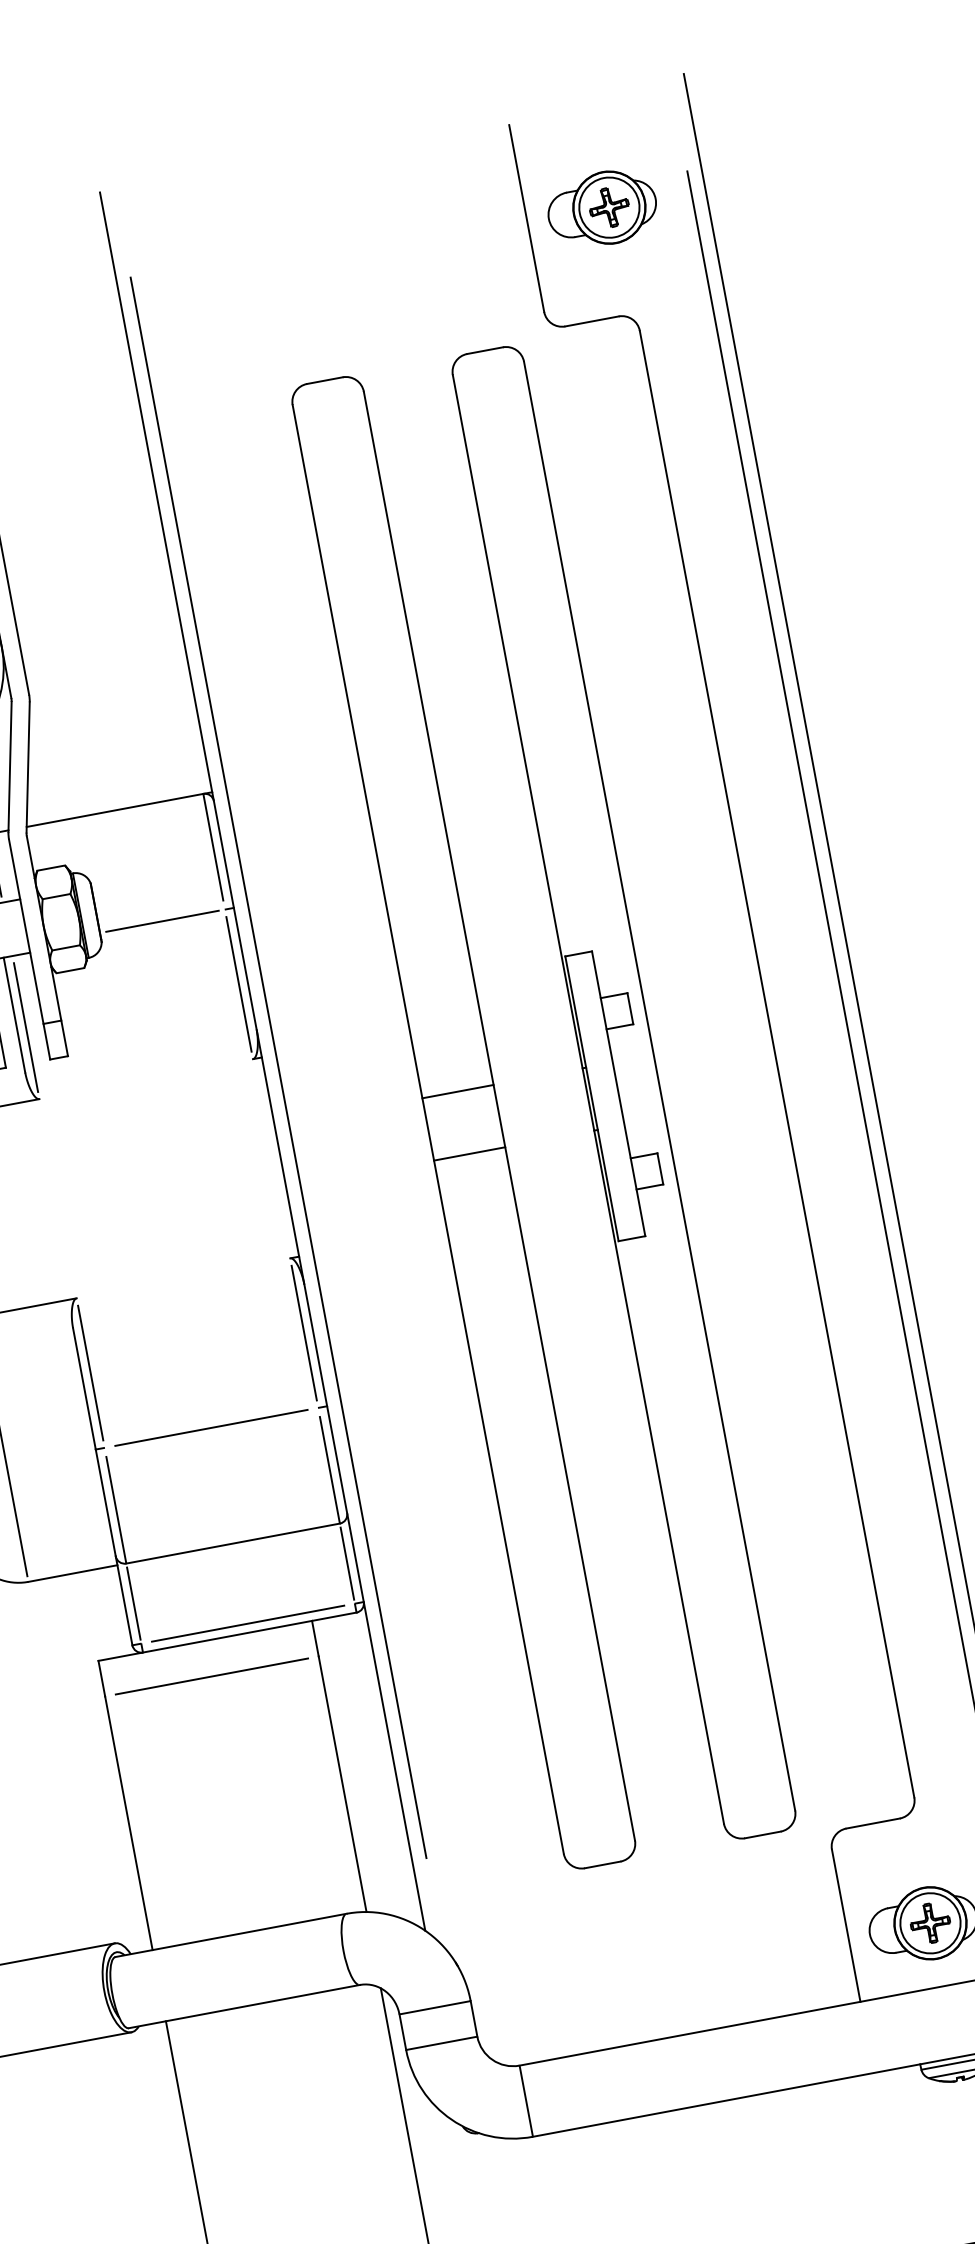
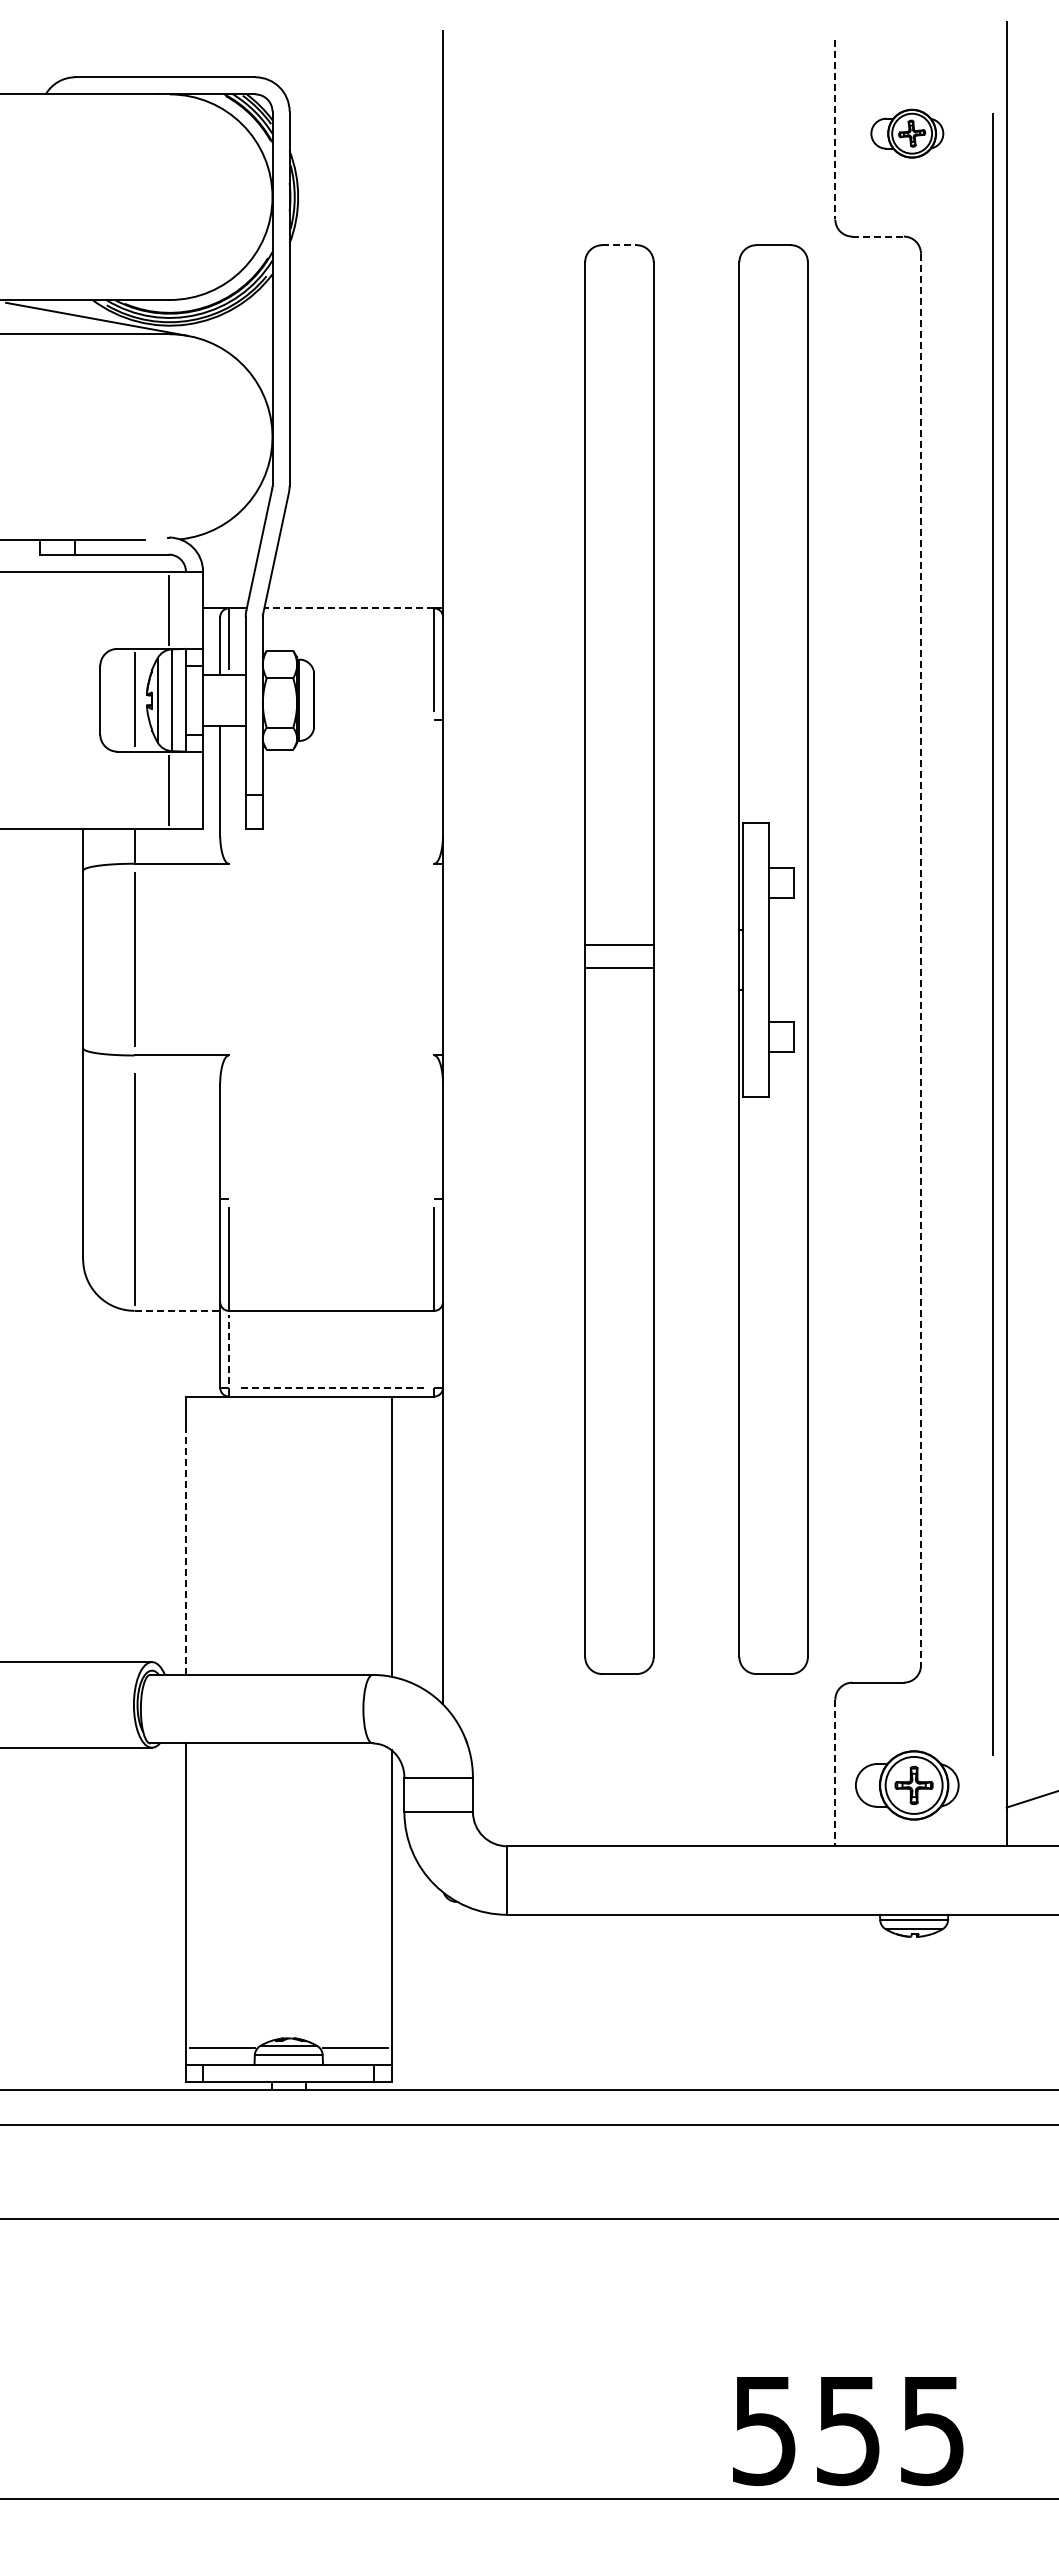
part: (602, 208) -> (907, 133), size x0.7
line: (526, 218) -> (835, 129), solid -> dashed
line: (592, 321) -> (878, 236), solid -> dashed
line: (325, 380) -> (619, 245), solid -> dashed
line: (114, 810) -> (348, 608), solid -> dashed
line: (162, 920) -> (374, 719), removed
line: (239, 984) -> (434, 791), removed
line: (25, 1027) -> (228, 794), removed
line: (776, 1064) -> (920, 959), solid -> dashed
line: (278, 1068) -> (456, 876), removed
line: (458, 1091) -> (619, 967), moved
line: (469, 1153) -> (619, 944), moved
line: (304, 1333) -> (434, 1127), removed
line: (90, 1373) -> (228, 1127), removed
line: (211, 1426) -> (331, 1198), removed
line: (347, 1563) -> (434, 1349), removed
line: (72, 1573) -> (177, 1310), solid -> dashed
line: (133, 1603) -> (228, 1349), solid -> dashed
line: (247, 1623) -> (331, 1387), solid -> dashed
line: (211, 1676) -> (288, 1430), removed
line: (128, 1822) -> (185, 1552), solid -> dashed
line: (846, 1926) -> (835, 1773), solid -> dashed

